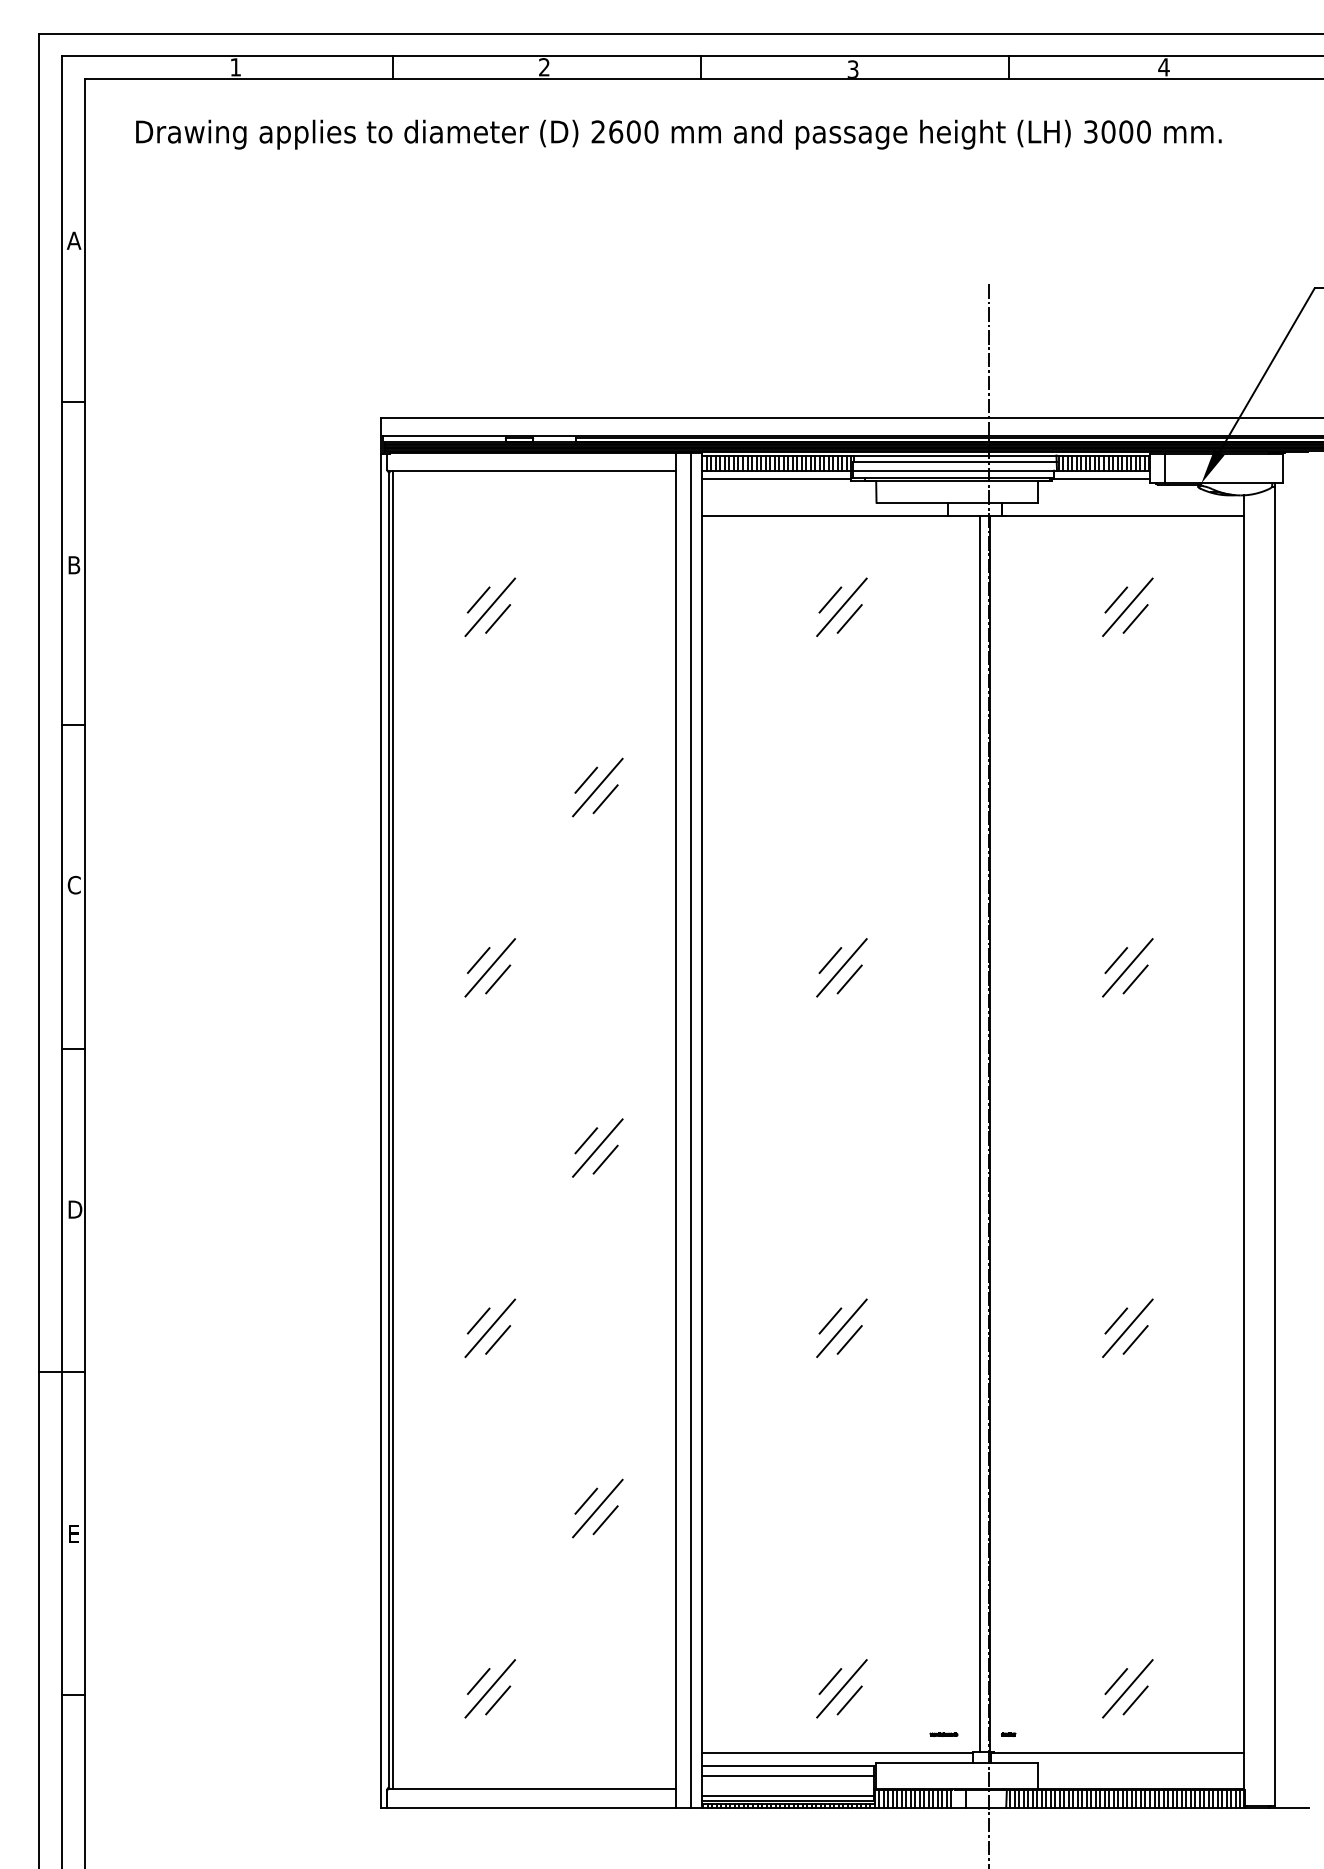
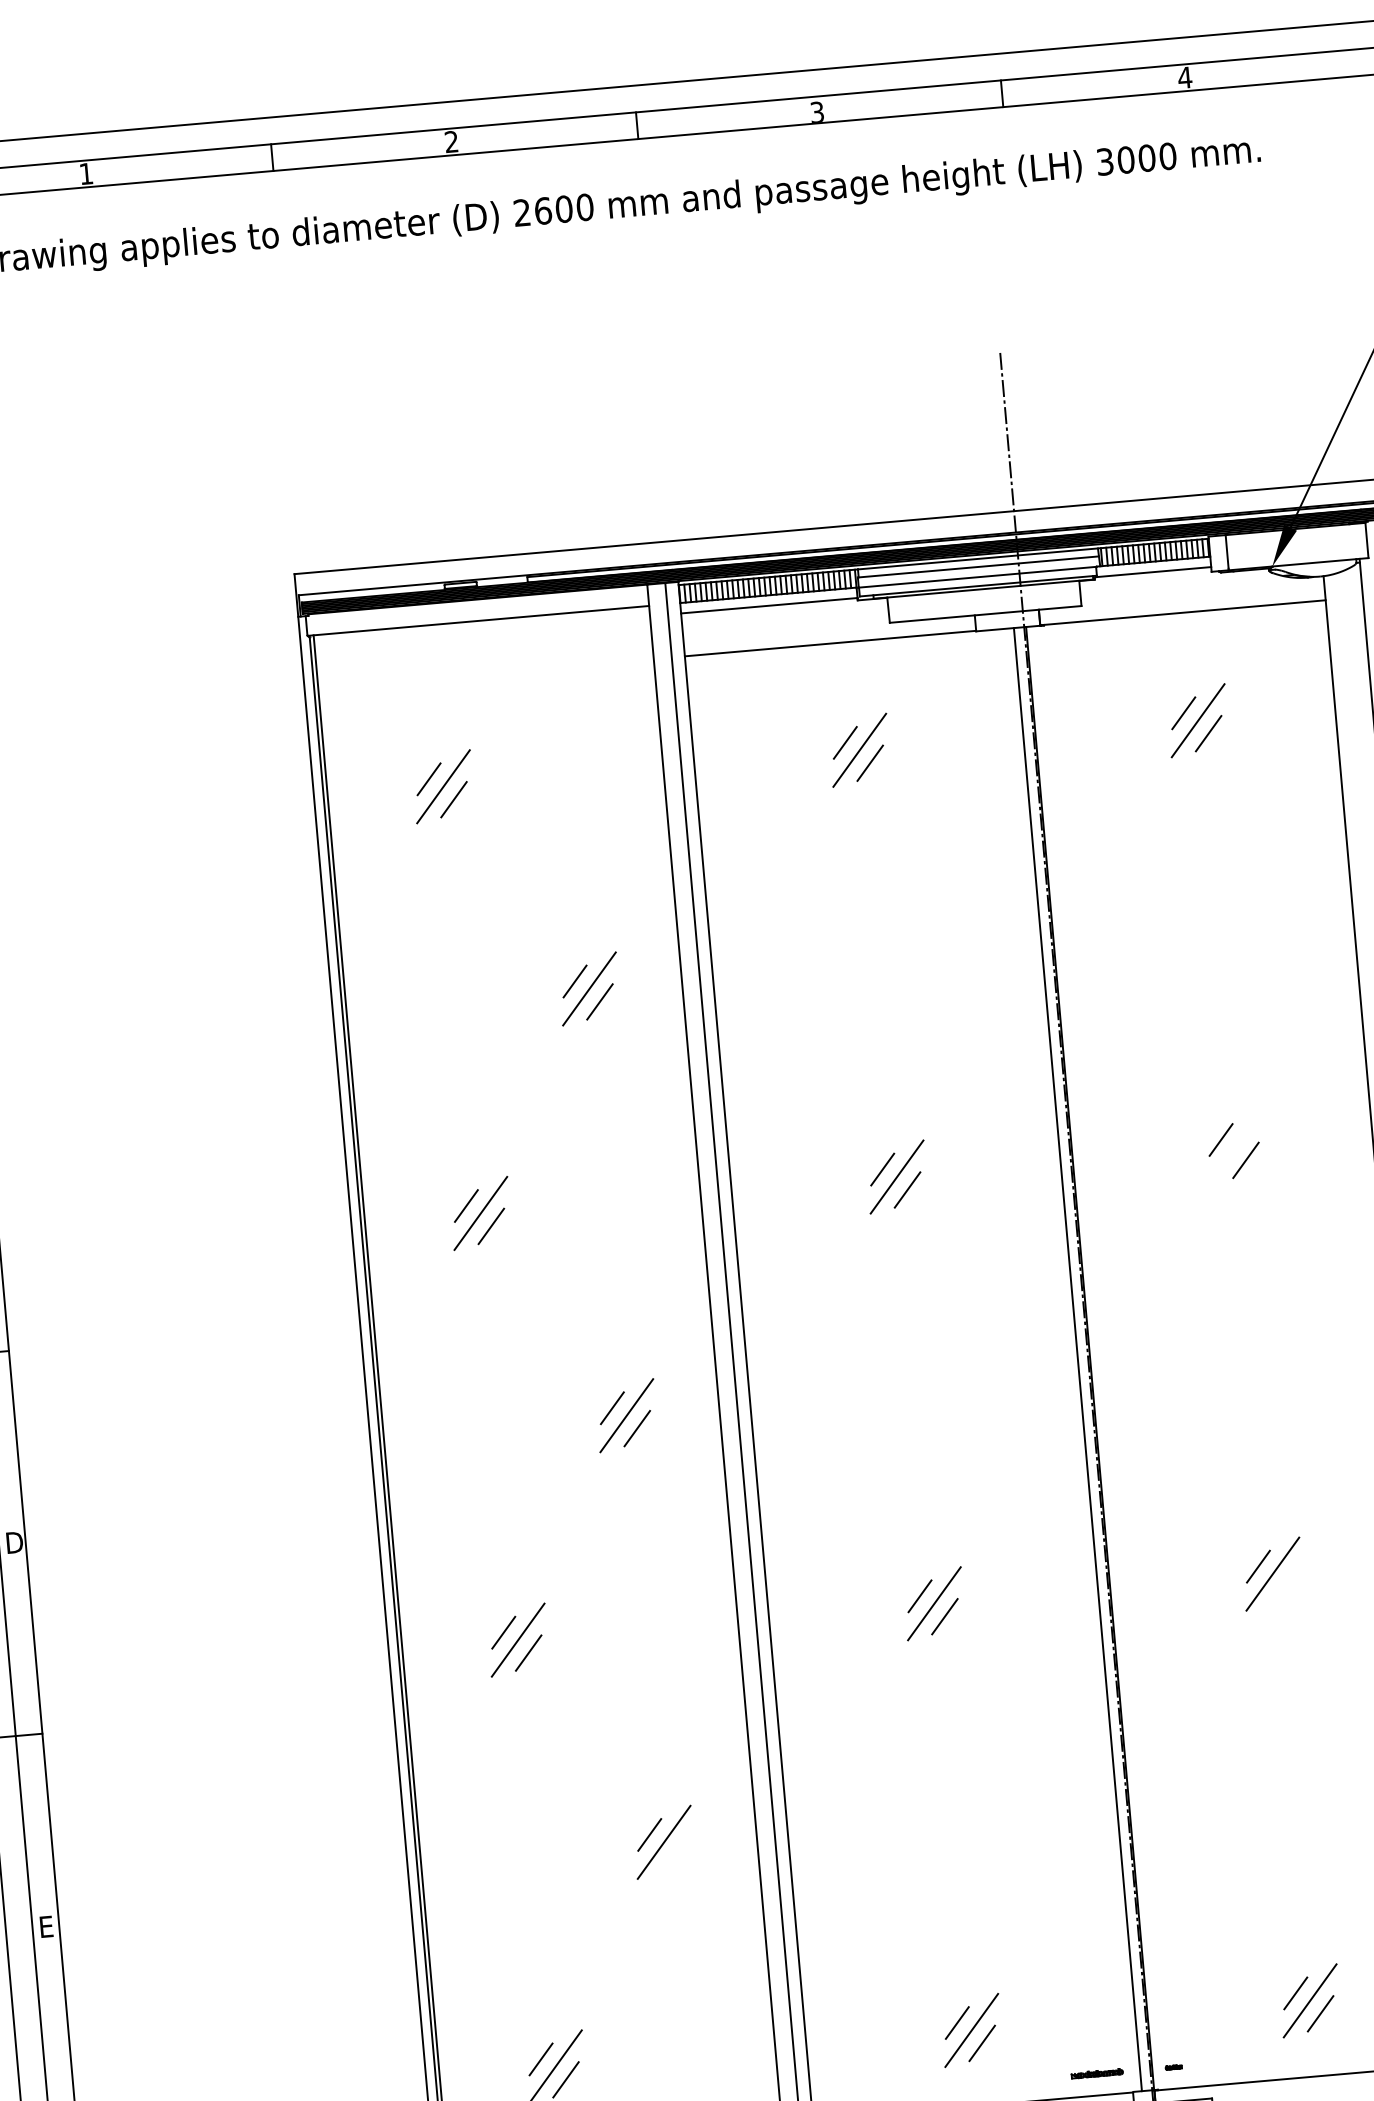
line: (1127, 967) -> (1235, 1147), removed
line: (1135, 1339) -> (1283, 1586), removed
line: (605, 1520) -> (674, 1855), removed
part: (943, 1734) -> (1096, 2074), size x1.6

